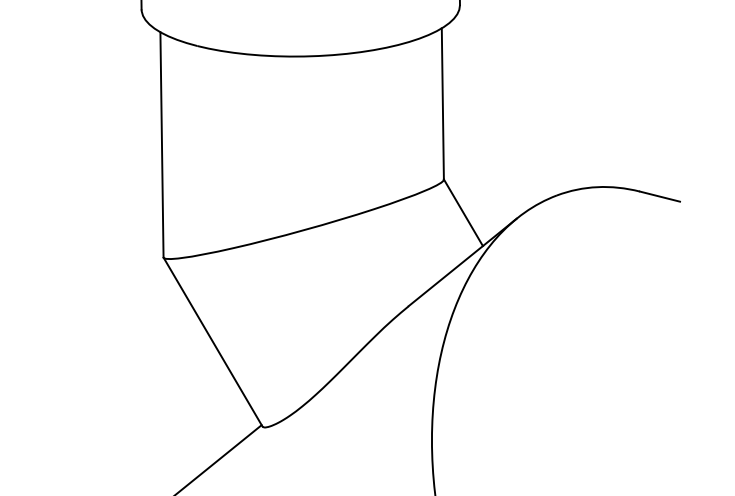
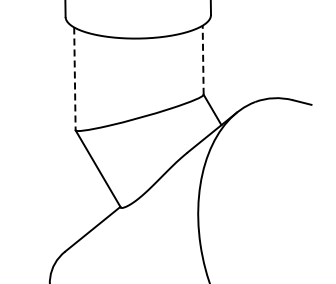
line: (443, 104) -> (203, 60), solid -> dashed
line: (161, 146) -> (74, 79), solid -> dashed

